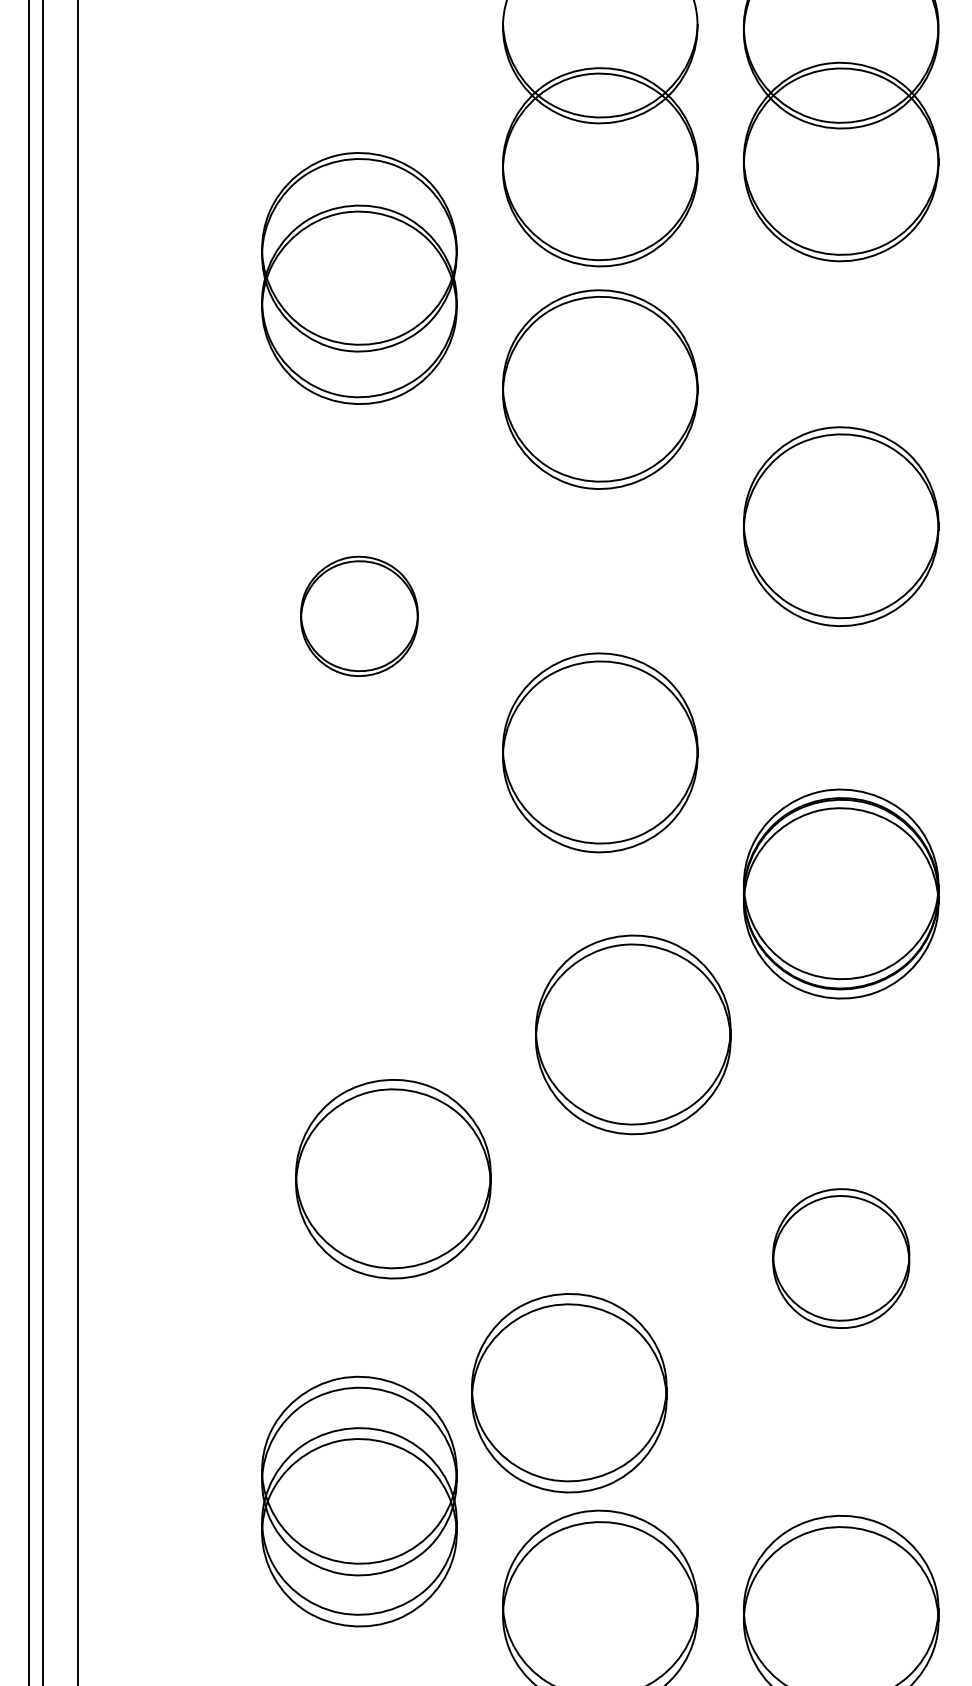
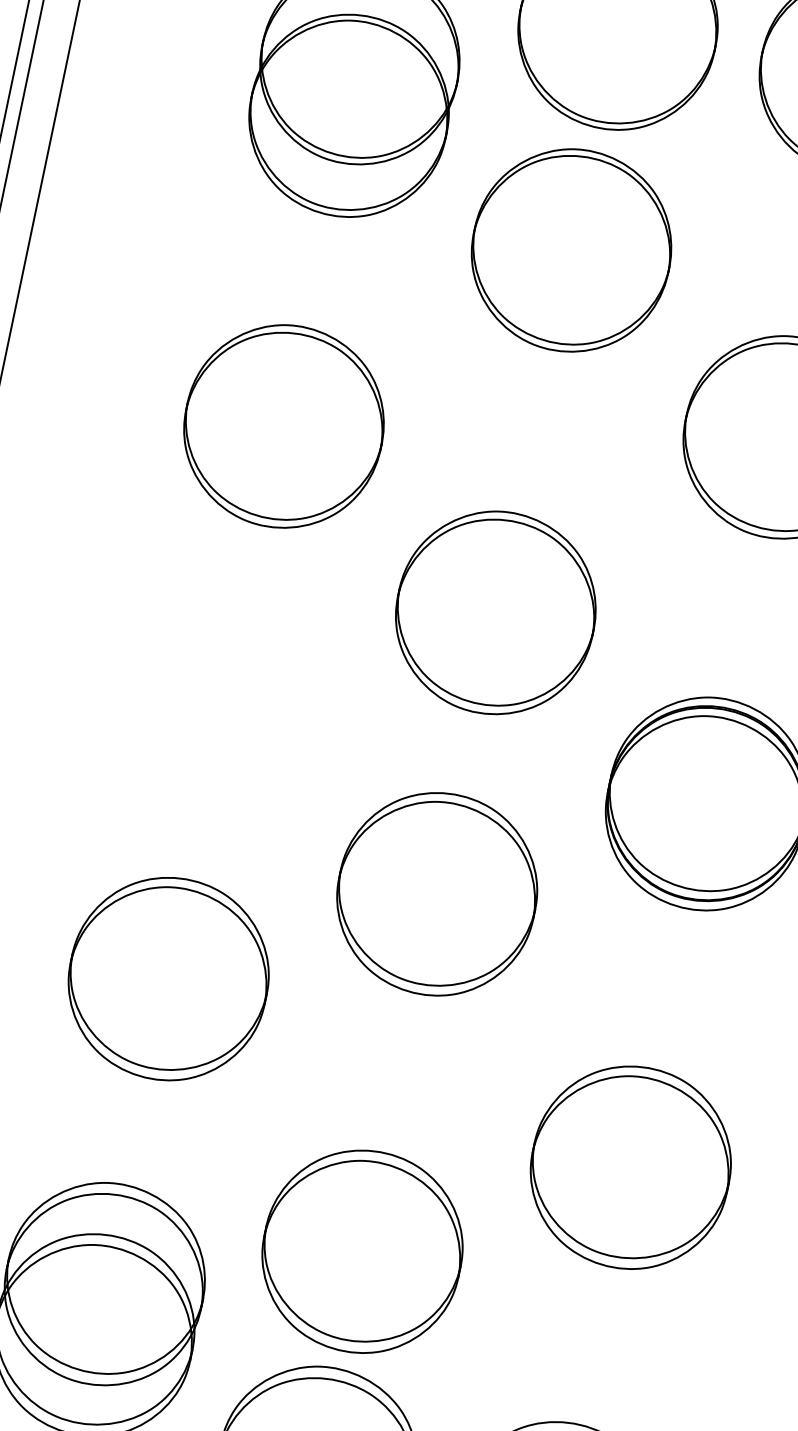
part: (359, 616) -> (284, 426), size x1.67
part: (633, 1034) -> (437, 893), moved
part: (393, 1179) -> (168, 979), moved
part: (841, 1258) -> (631, 1167), size x1.43
part: (569, 1393) -> (362, 1252), moved

